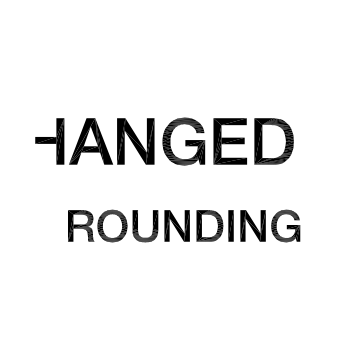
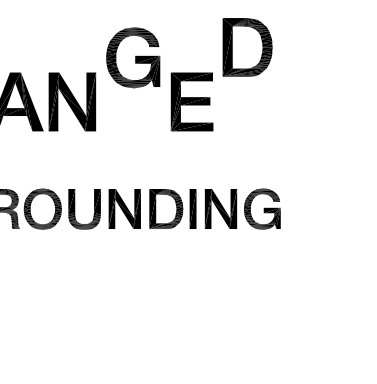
part: (183, 141) -> (132, 57), moved
part: (273, 141) -> (246, 47), moved

